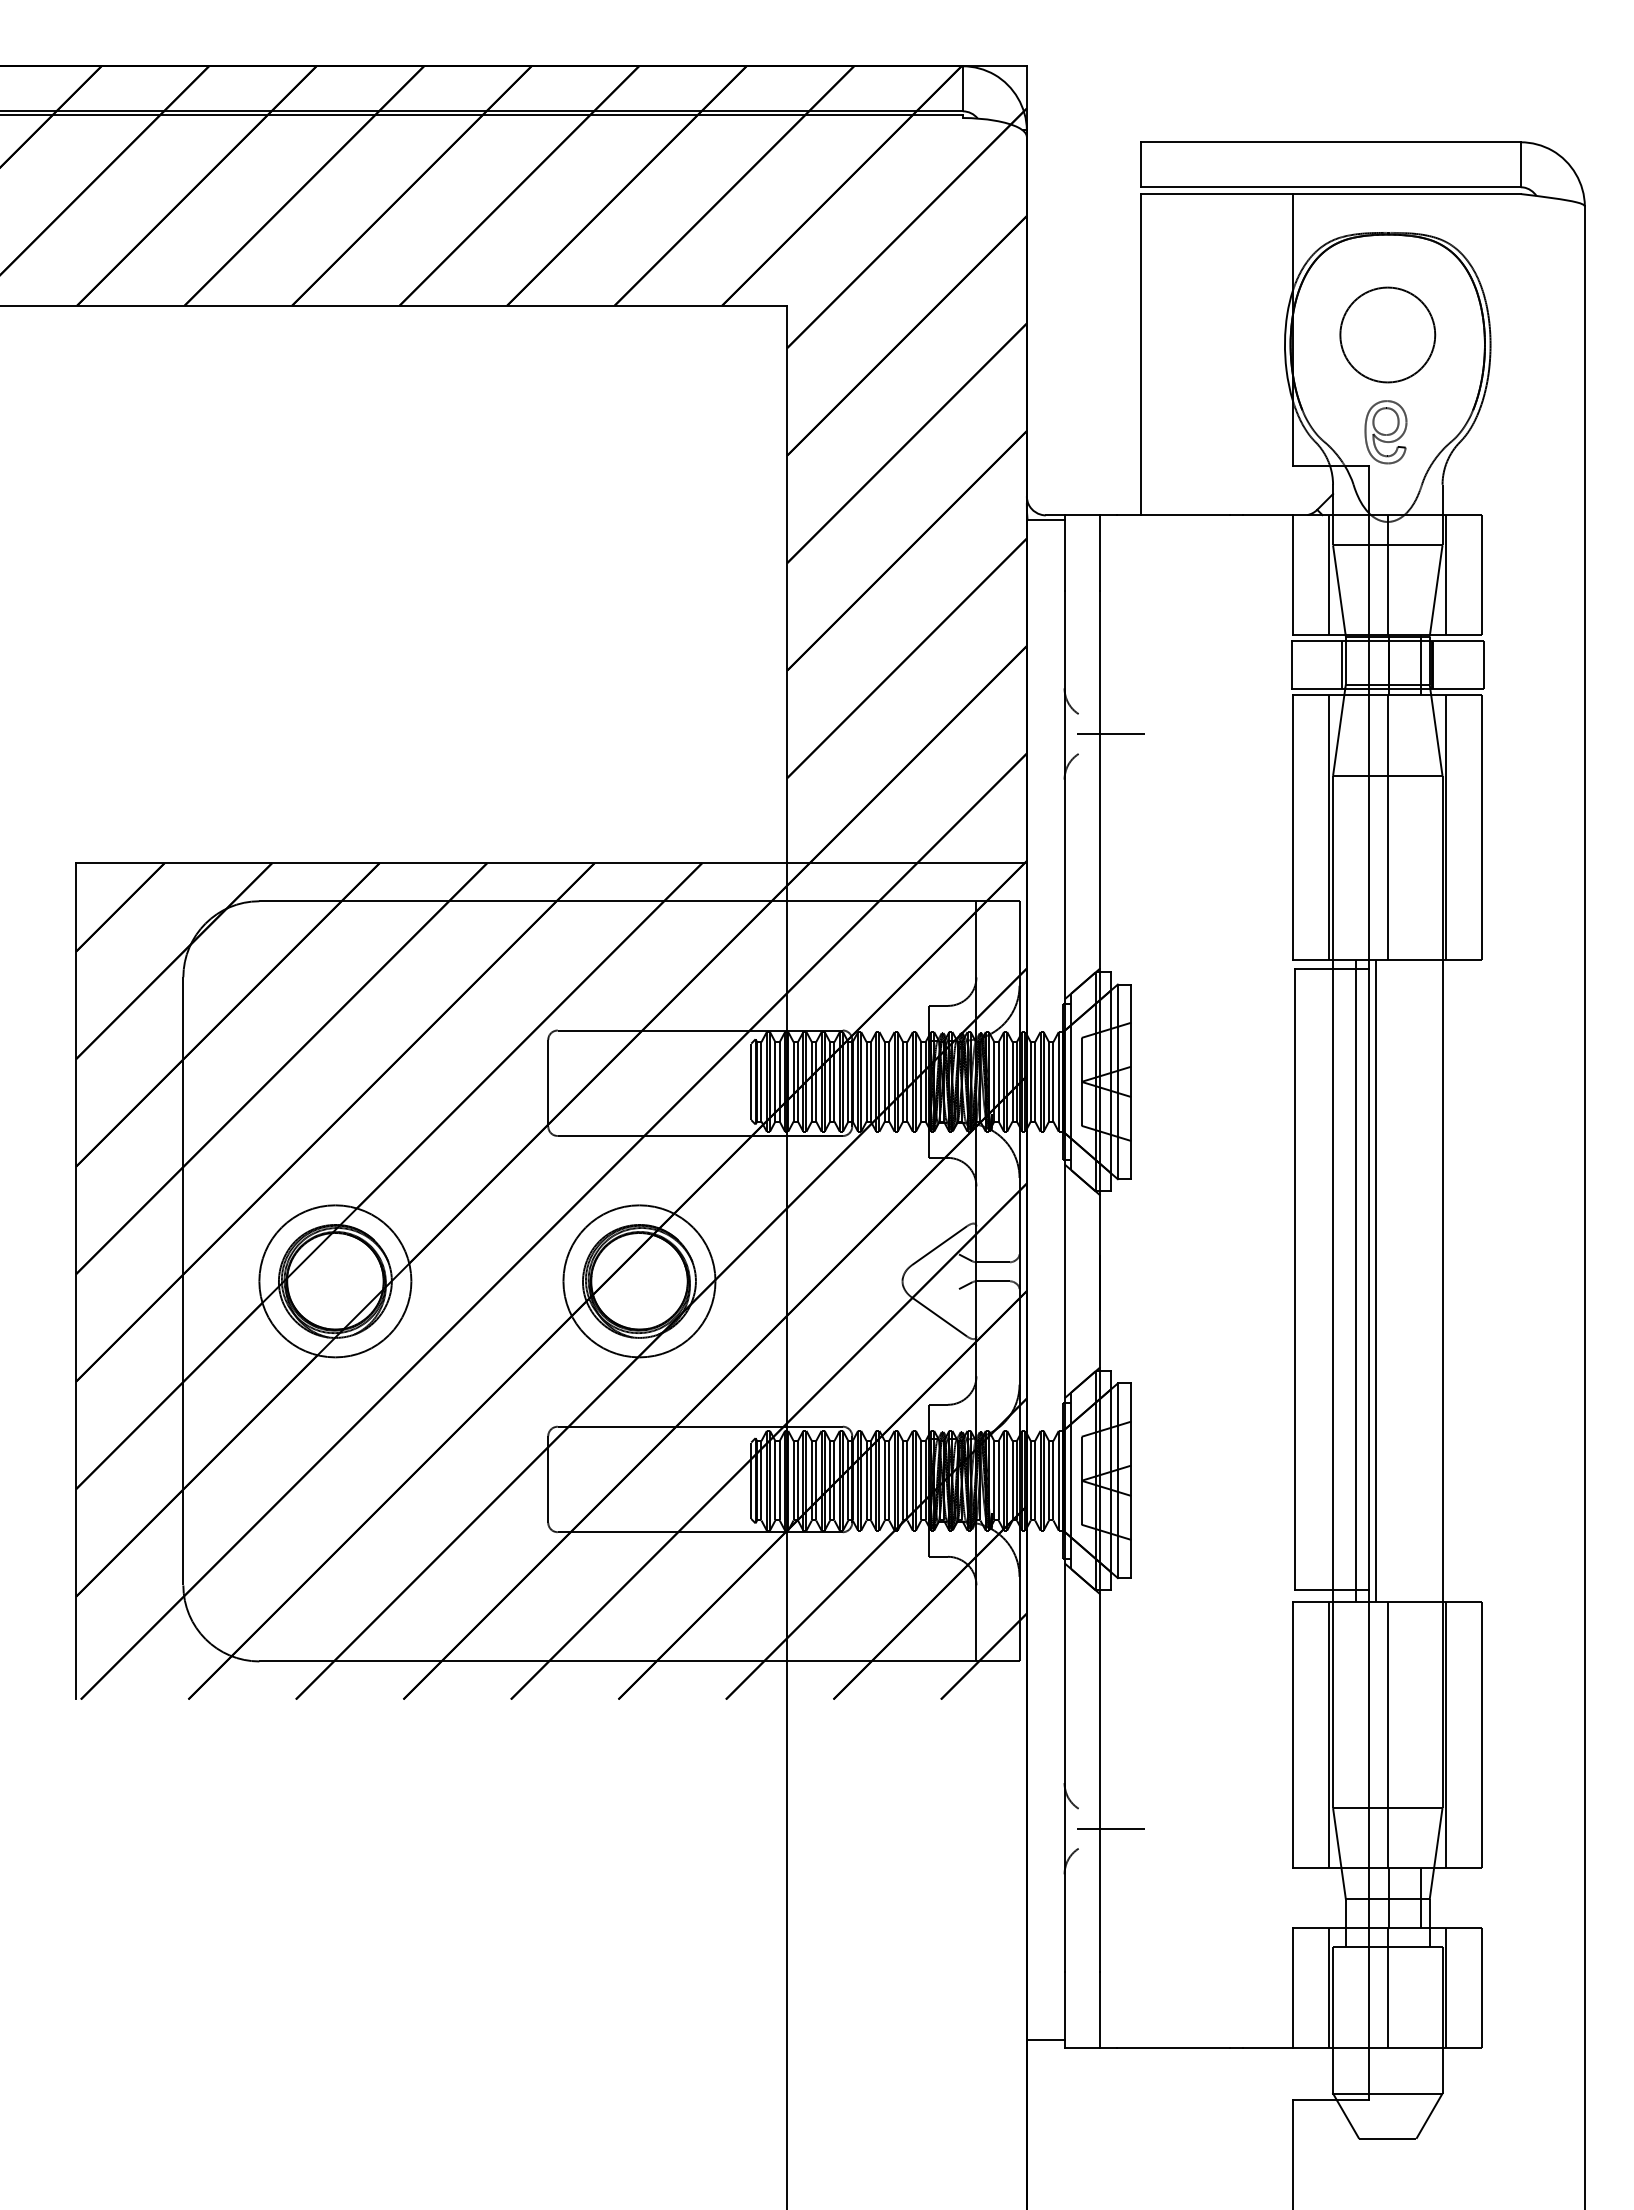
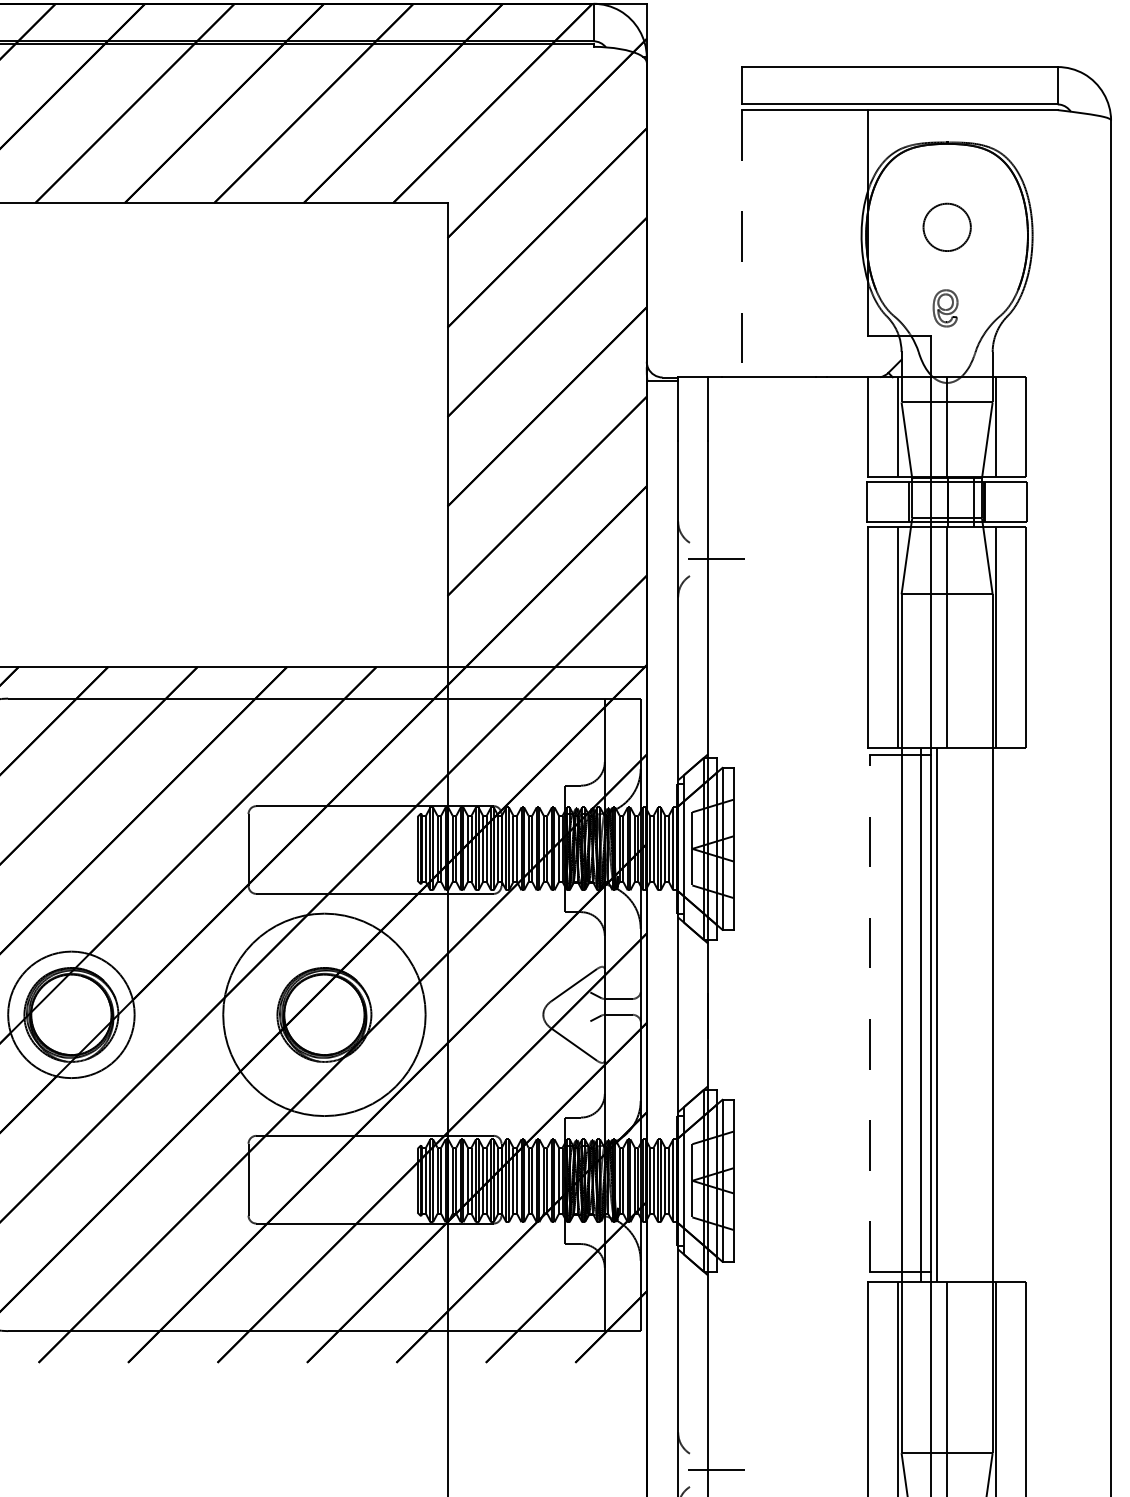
circle: (1387, 334) -> (946, 226), size x0.6
line: (1140, 354) -> (741, 243), solid -> dashed
part: (1385, 432) -> (945, 308), size x0.7
line: (1294, 1279) -> (869, 1013), solid -> dashed
circle: (639, 1281) -> (324, 1014), size x1.6

